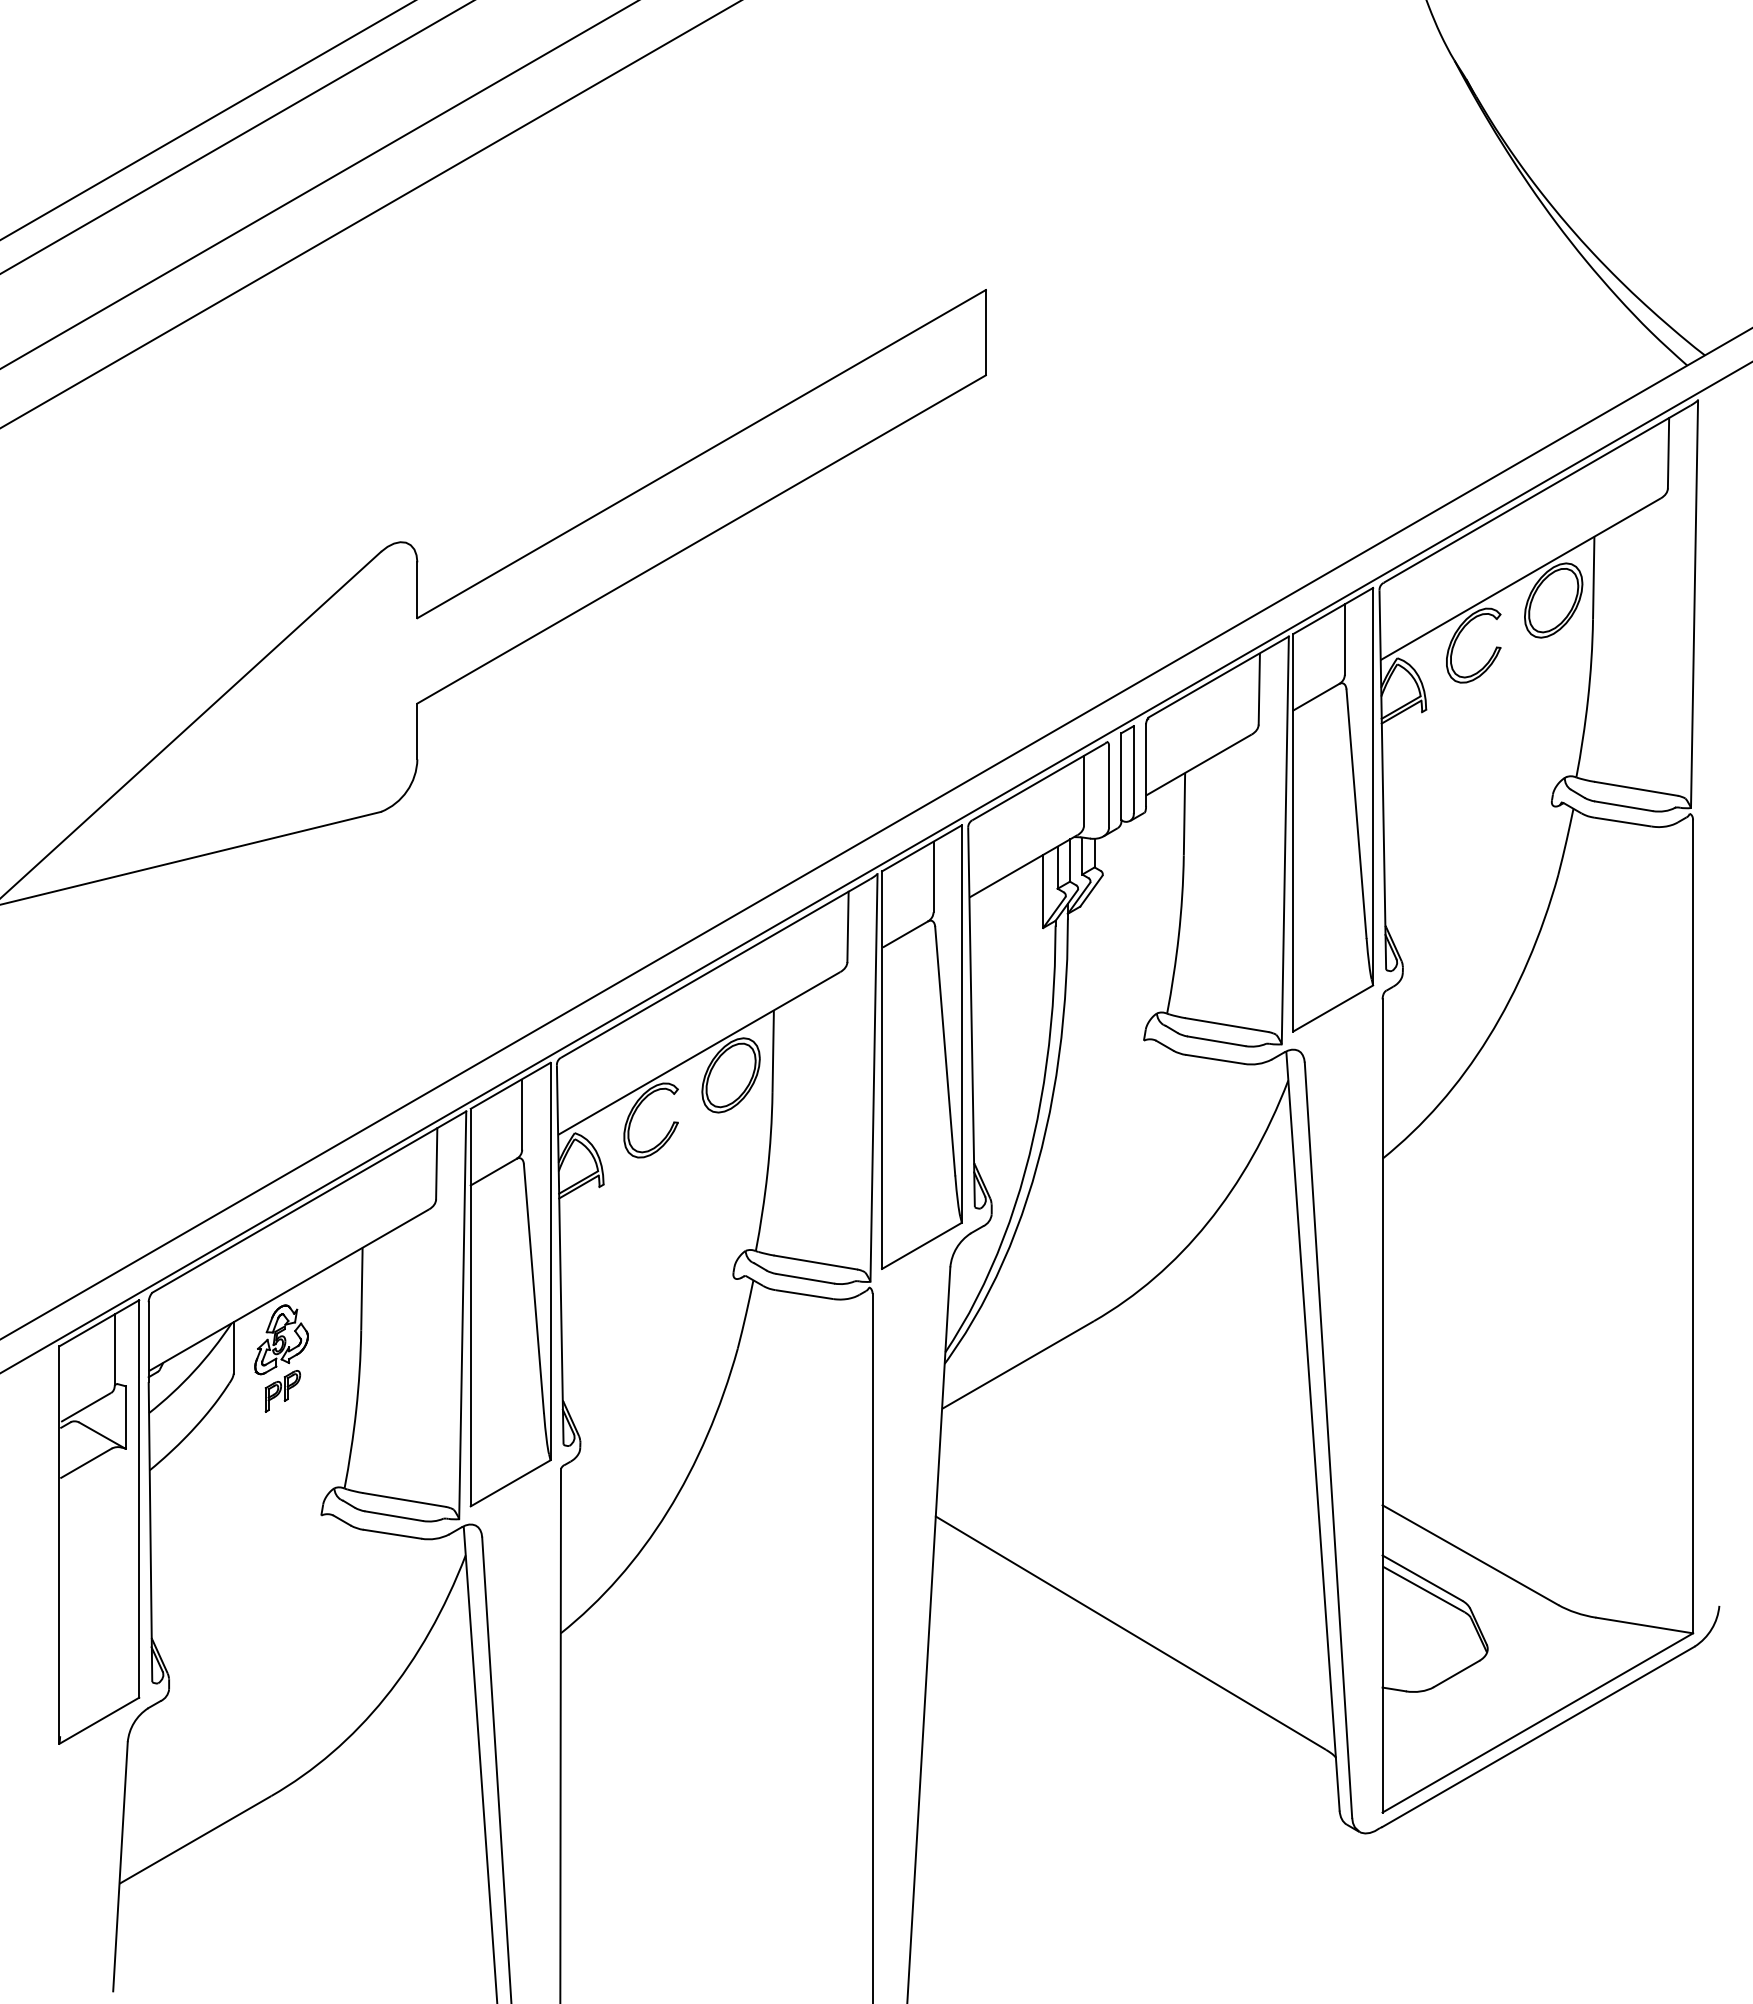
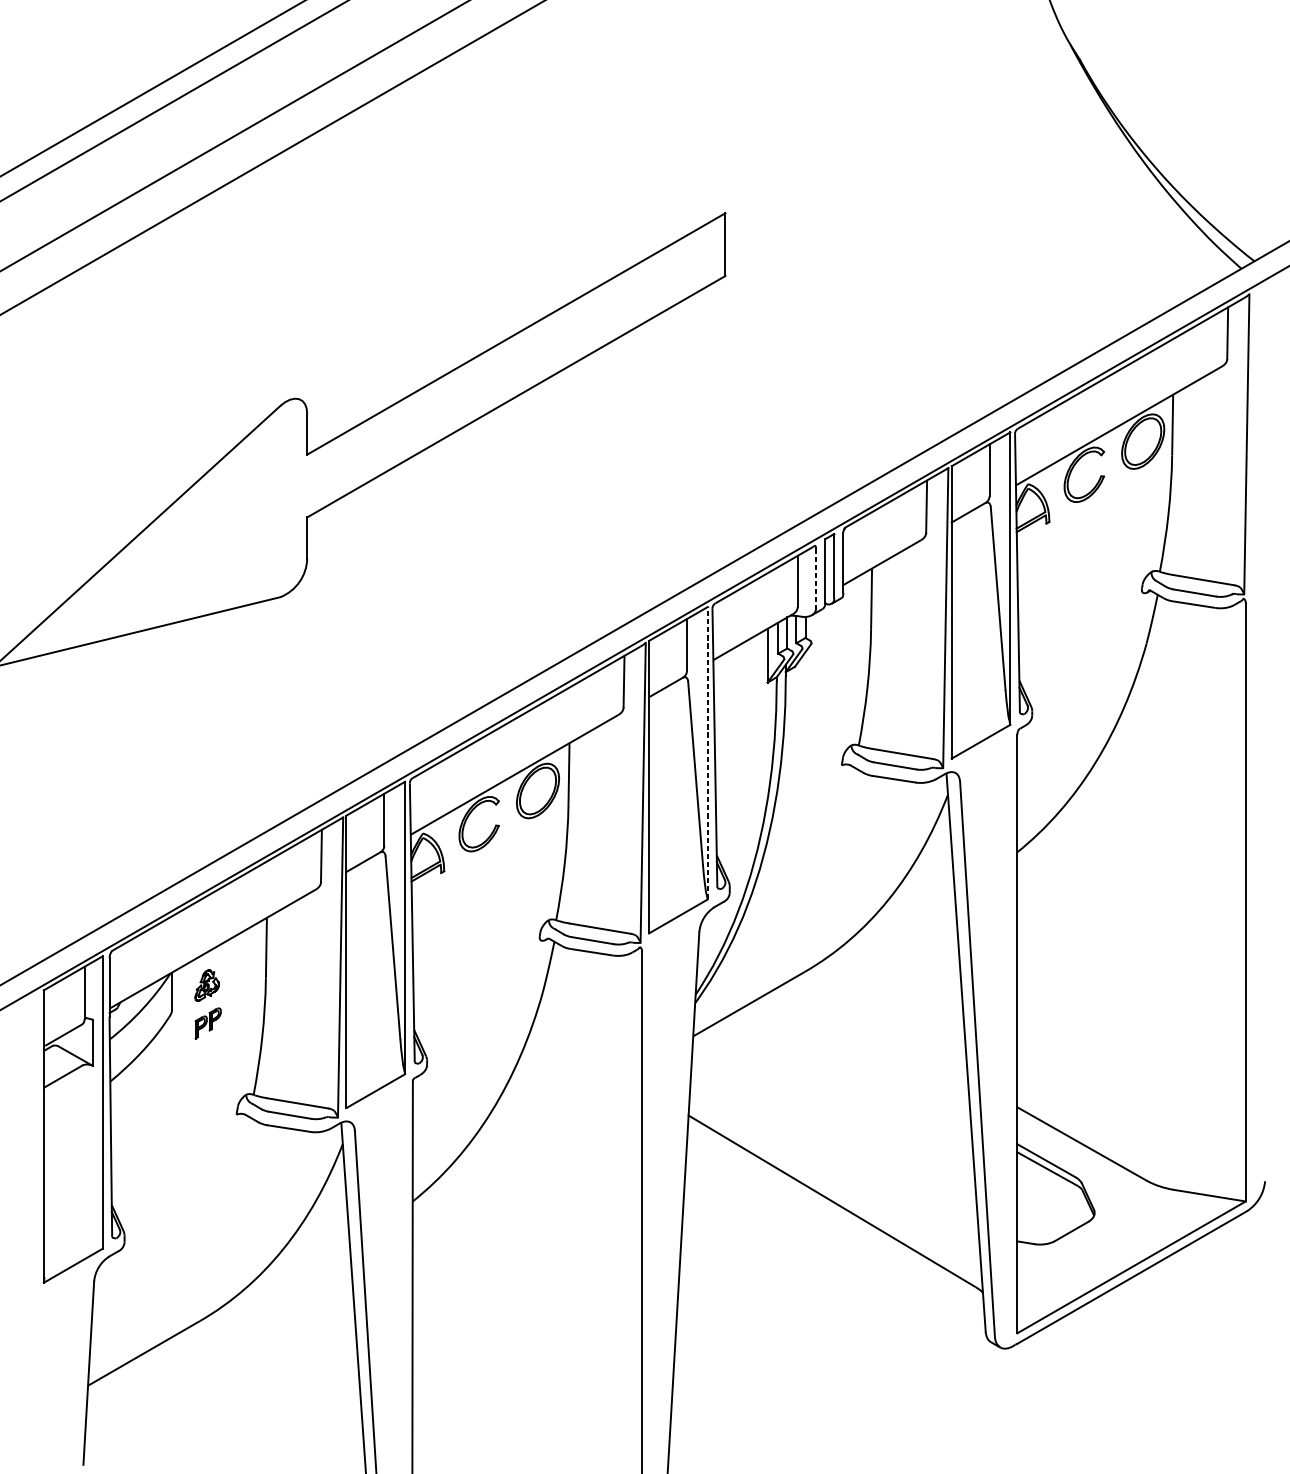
line: (1109, 786) -> (816, 578), solid -> dashed
line: (961, 1024) -> (707, 753), solid -> dashed
part: (281, 1339) -> (207, 985), size x0.6

